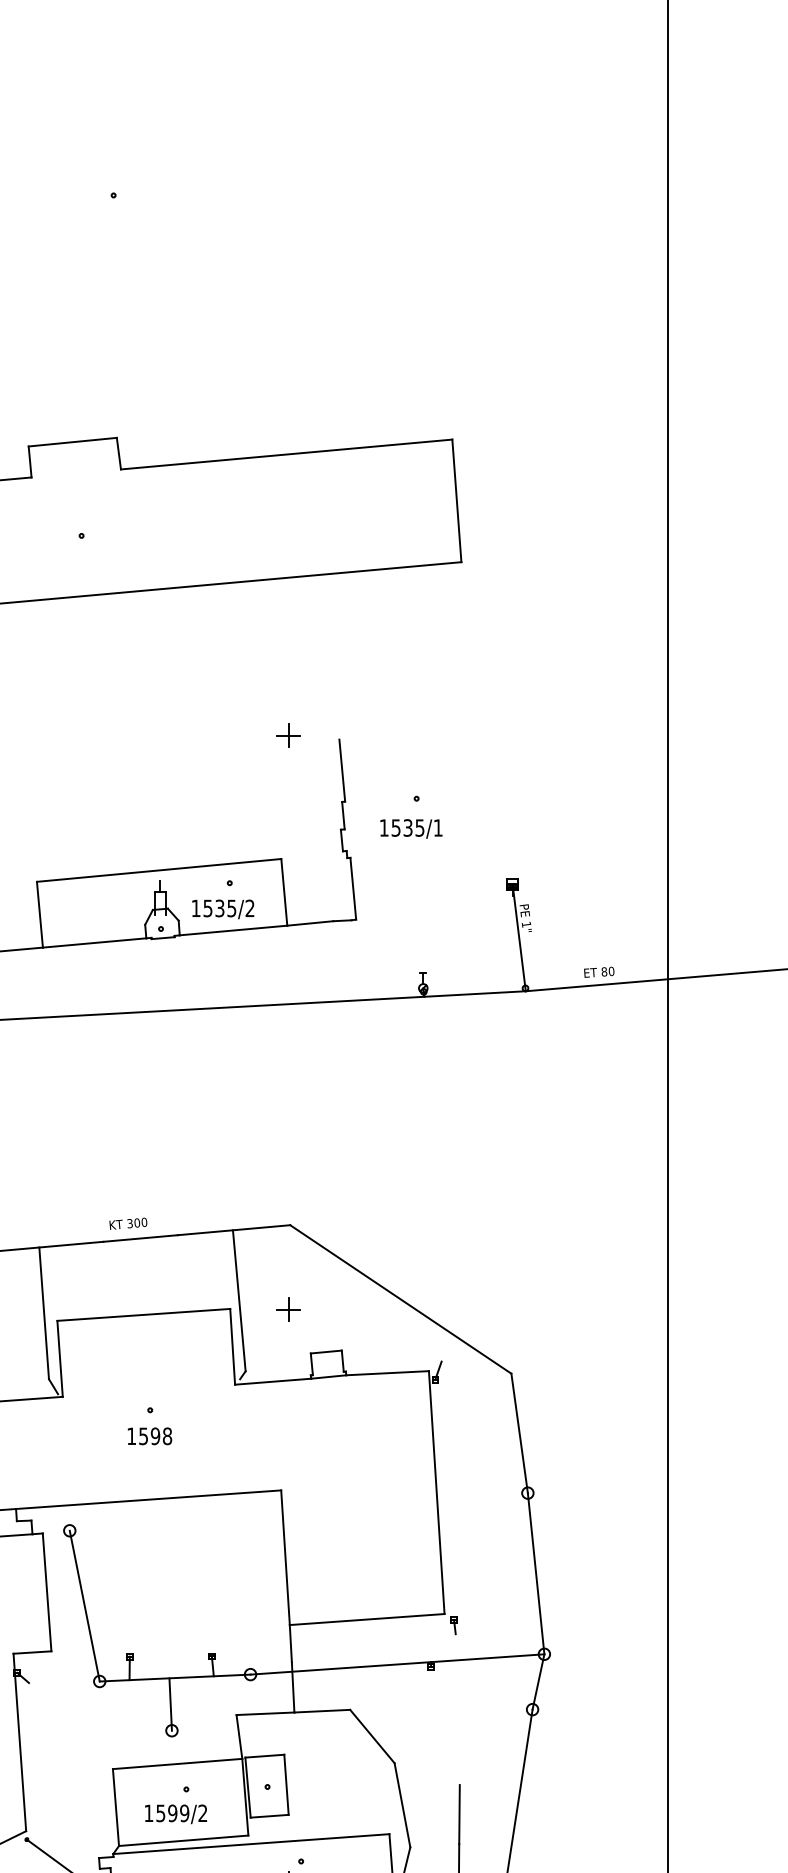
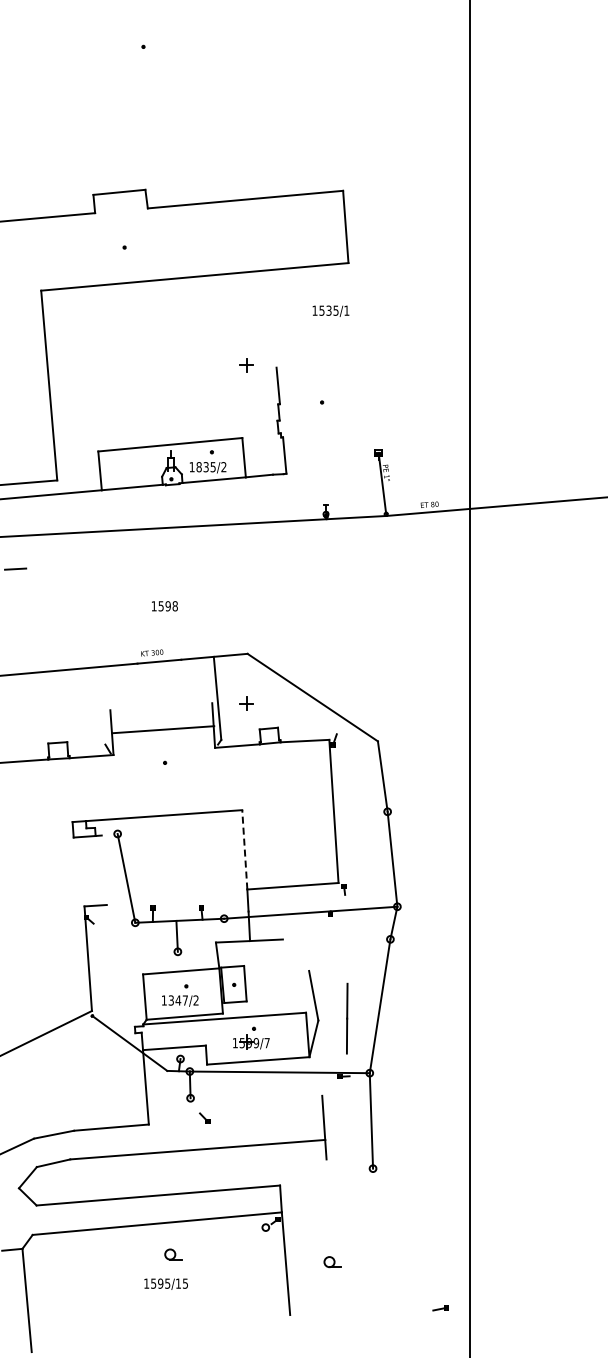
text: (410, 827) -> (330, 310), moved
text: (206, 909) -> (198, 467), 1535/2 -> 1835/2
line: (44, 1312) -> (102, 705), removed
line: (144, 1314) -> (163, 729), moved
text: (149, 1436) -> (164, 606), moved
line: (284, 1557) -> (244, 849), solid -> dashed
line: (45, 1592) -> (103, 870), removed
line: (371, 1735) -> (295, 954), removed
text: (173, 1813) -> (178, 1000), 1599/2 -> 1347/2

